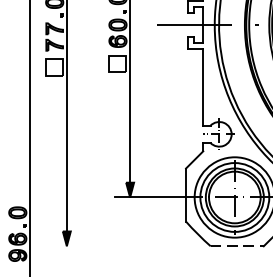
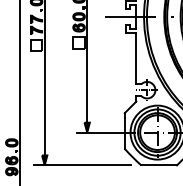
line: (123, 246) -> (82, 165), added
line: (237, 246) -> (159, 165), dashed -> solid

